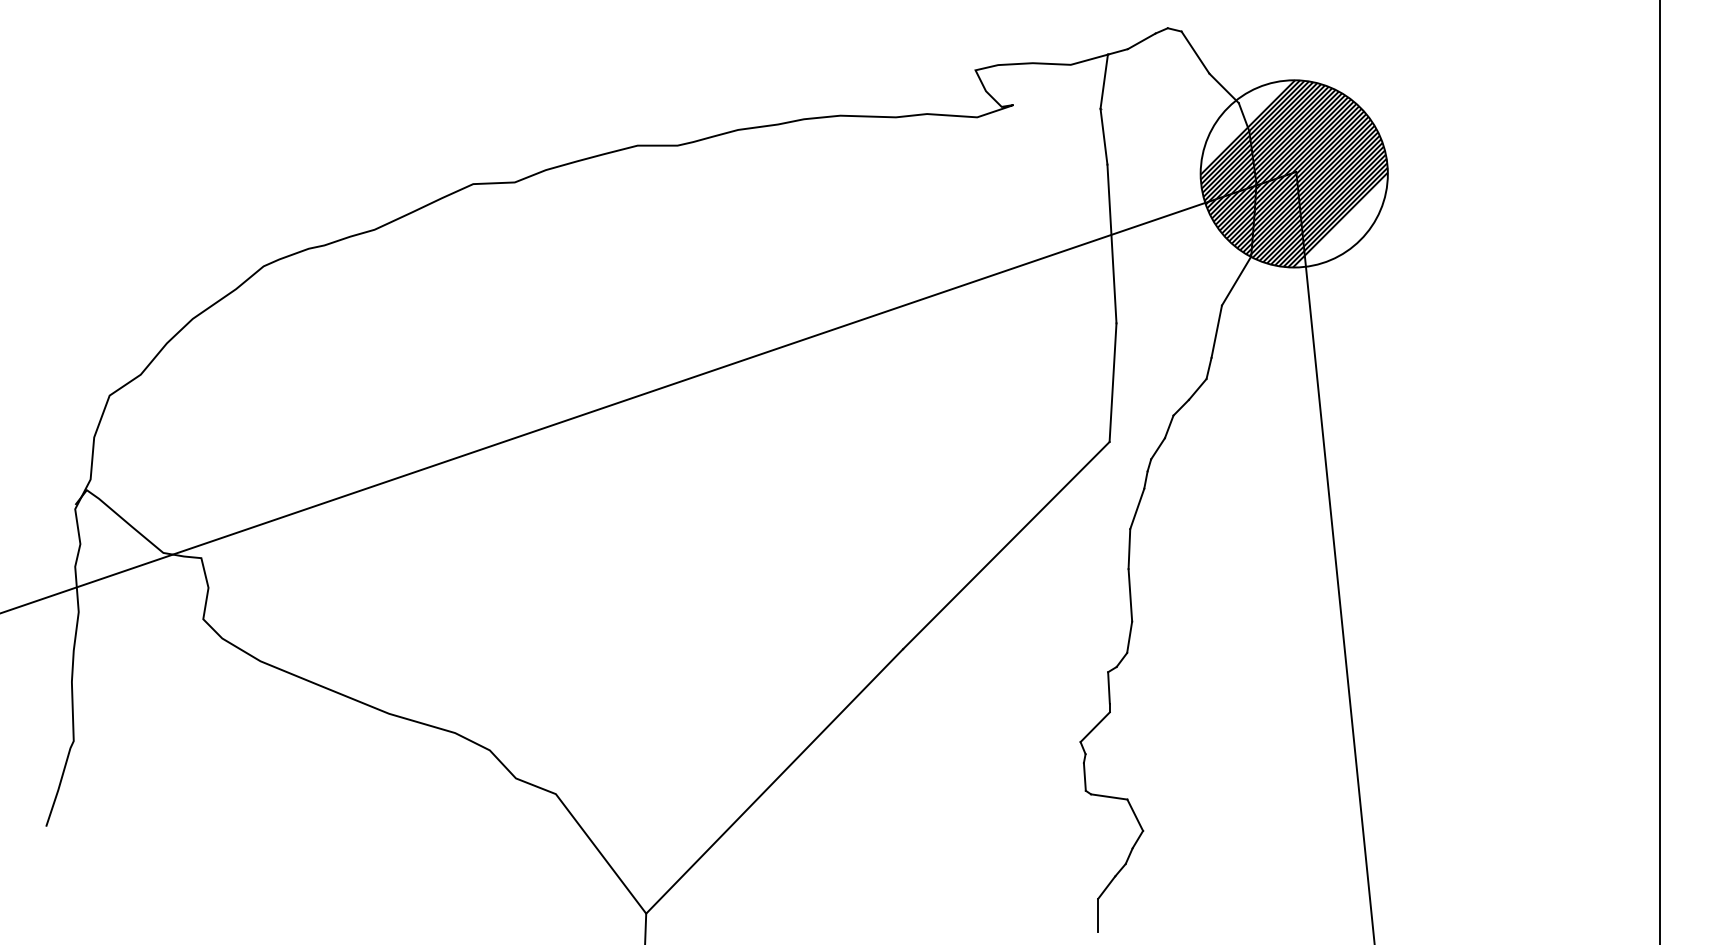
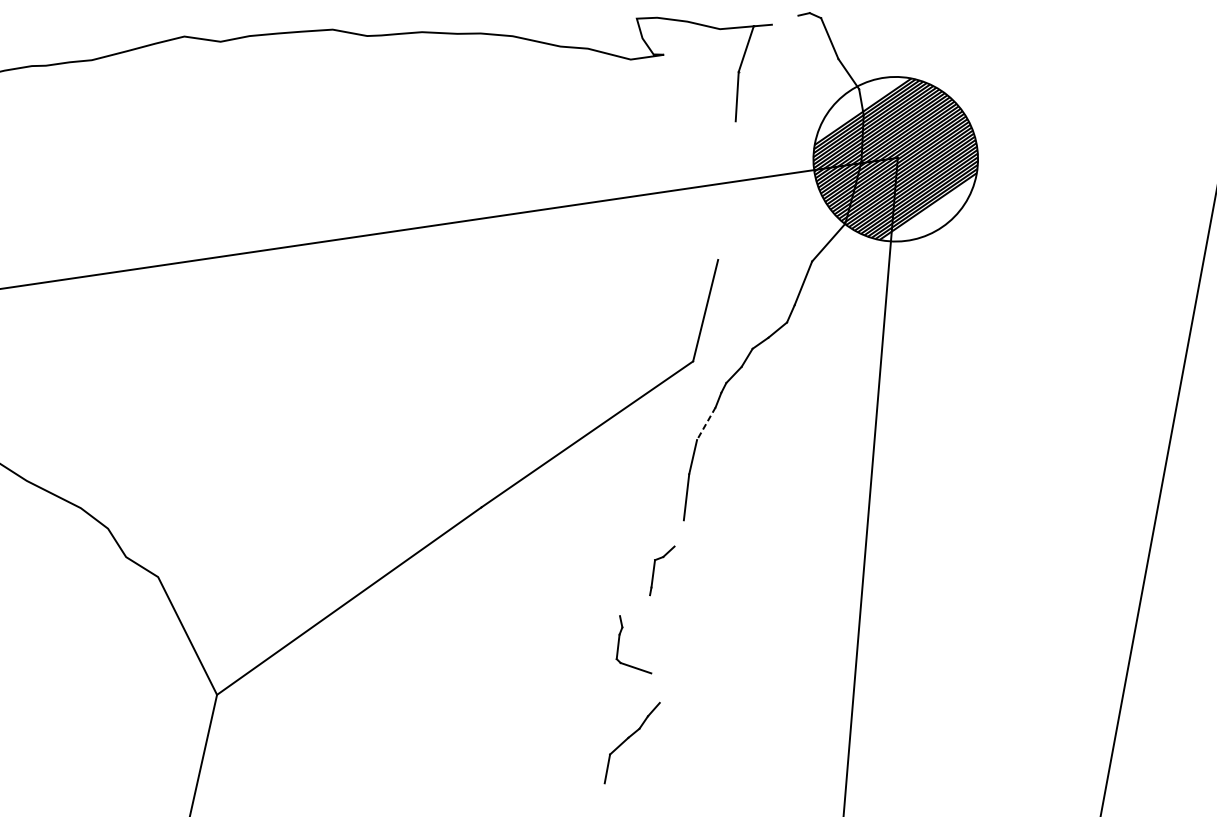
line: (1141, 41) -> (784, 20), removed
line: (1111, 243) -> (726, 190), removed
line: (1137, 509) -> (706, 424), solid -> dashed
line: (1129, 636) -> (679, 532), removed
line: (1094, 727) -> (634, 605), removed
line: (1135, 814) -> (655, 687), removed

